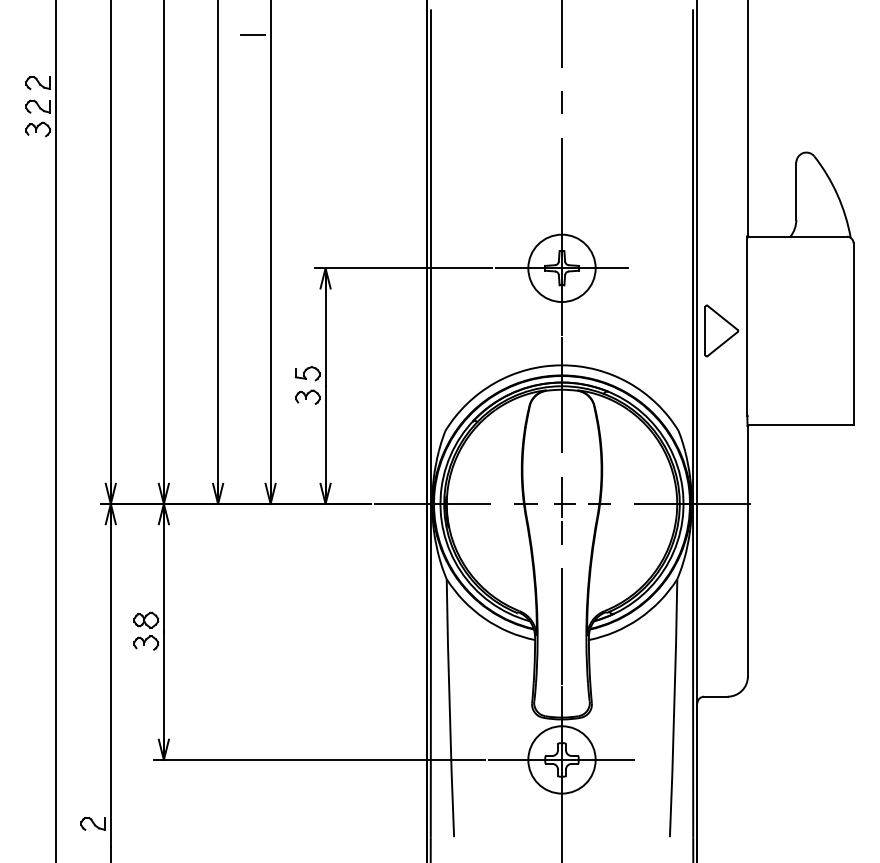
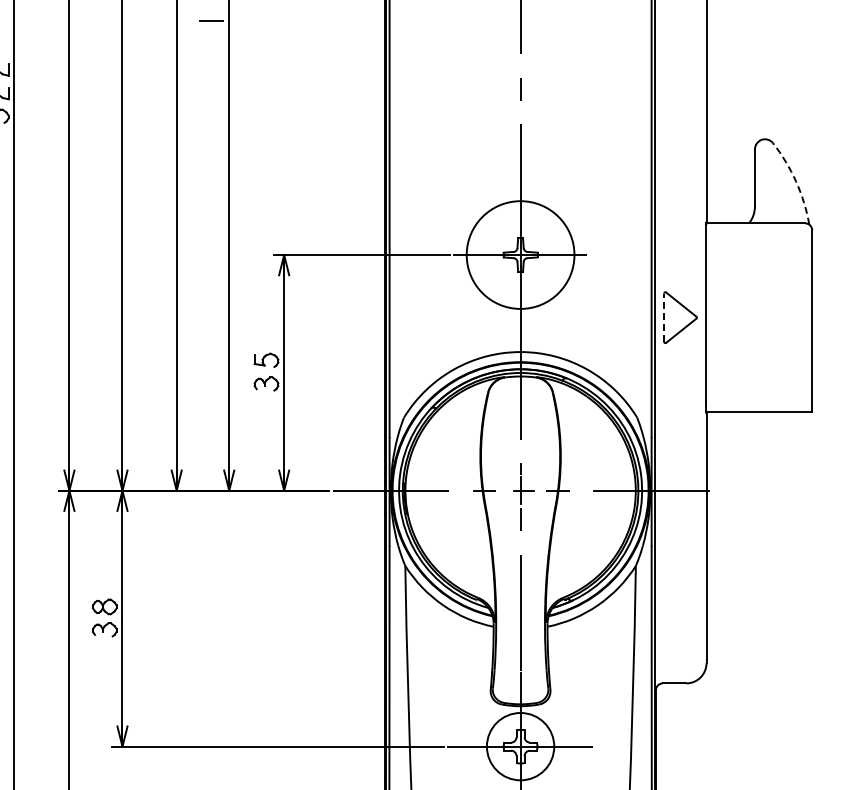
arc: (837, 194) -> (796, 181), solid -> dashed
circle: (561, 268) -> (520, 255), size x1.6
line: (705, 330) -> (664, 317), solid -> dashed

